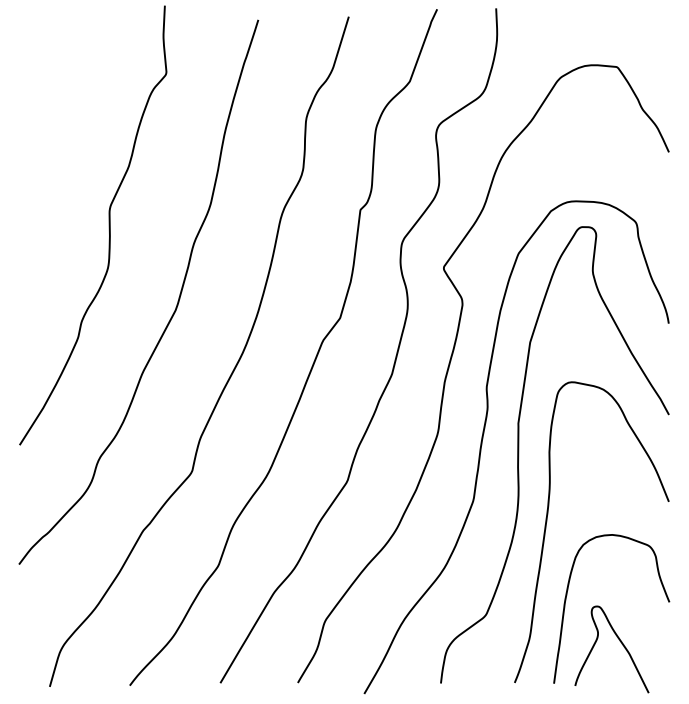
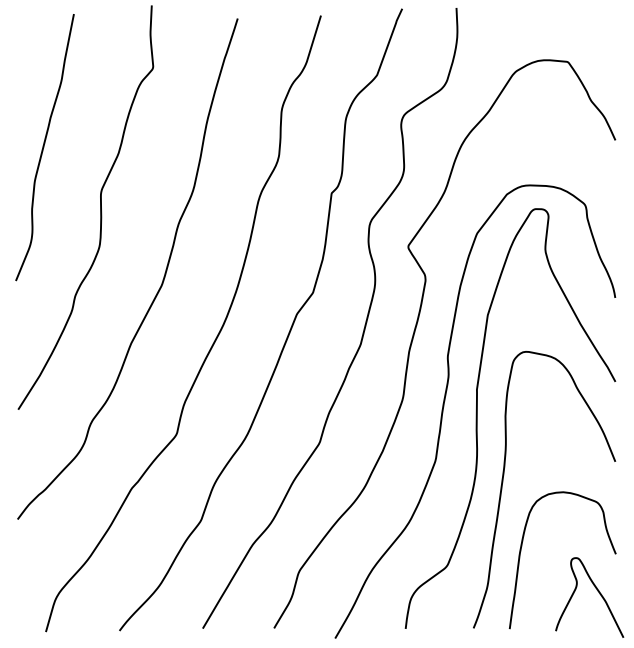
curve: (47, 160) -> (43, 147), added
curve: (621, 644) -> (598, 593), moved

